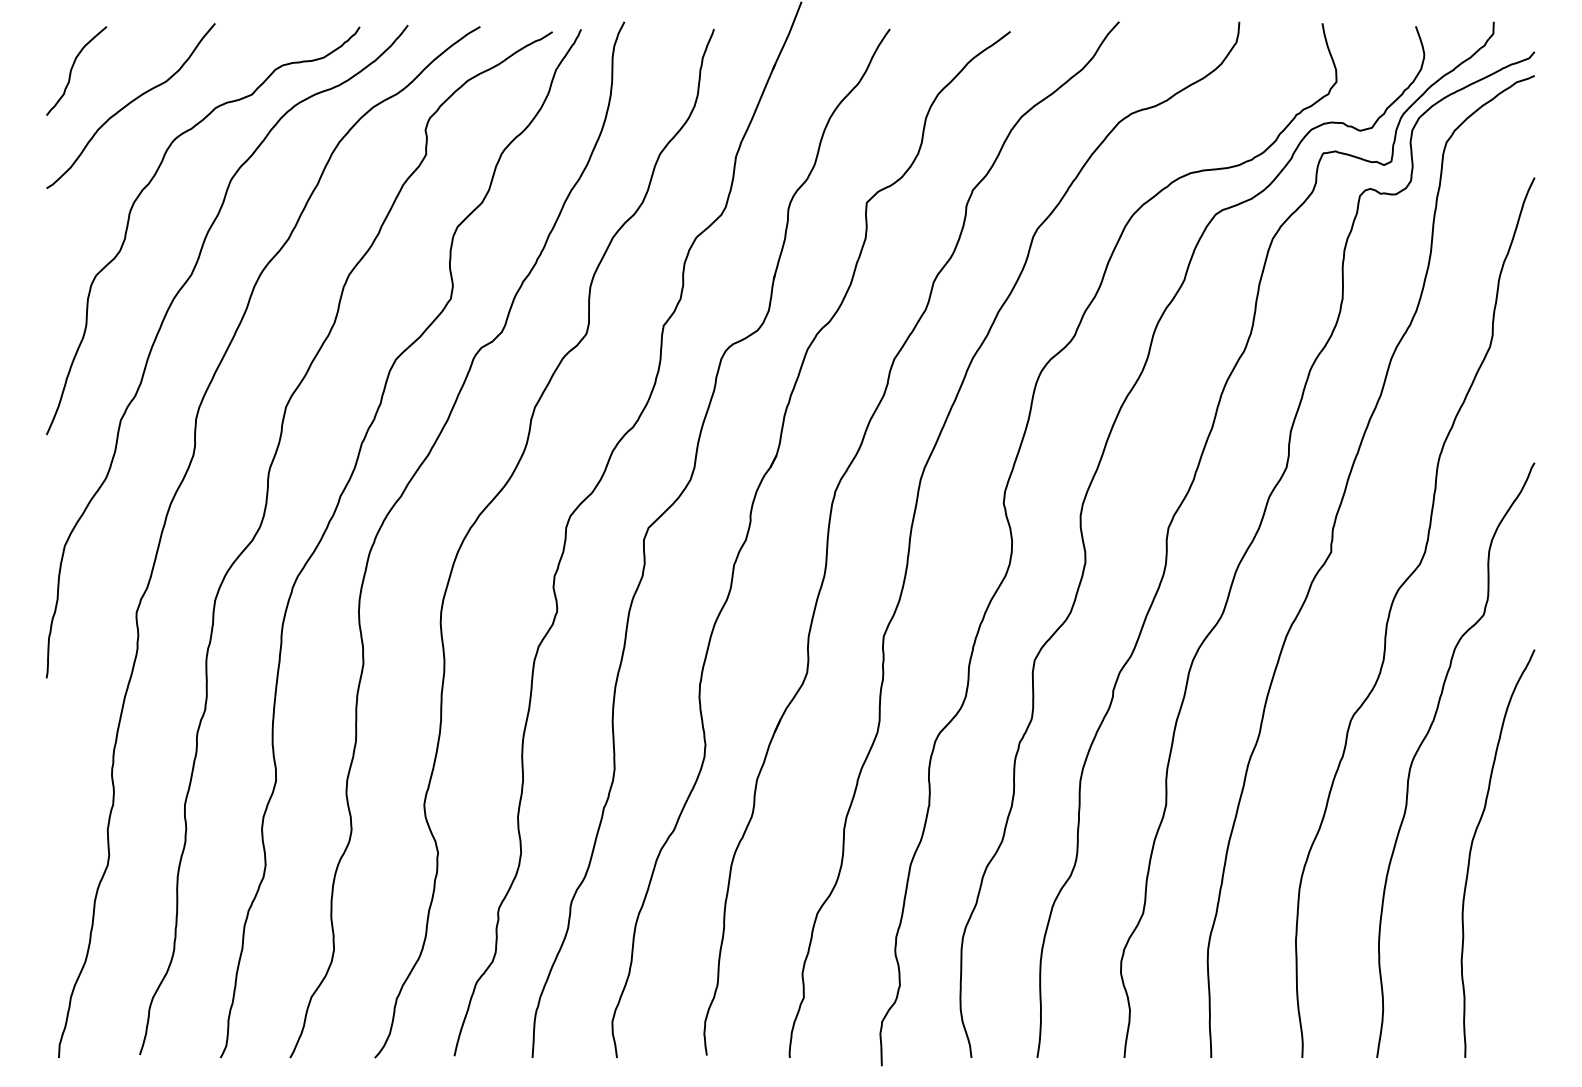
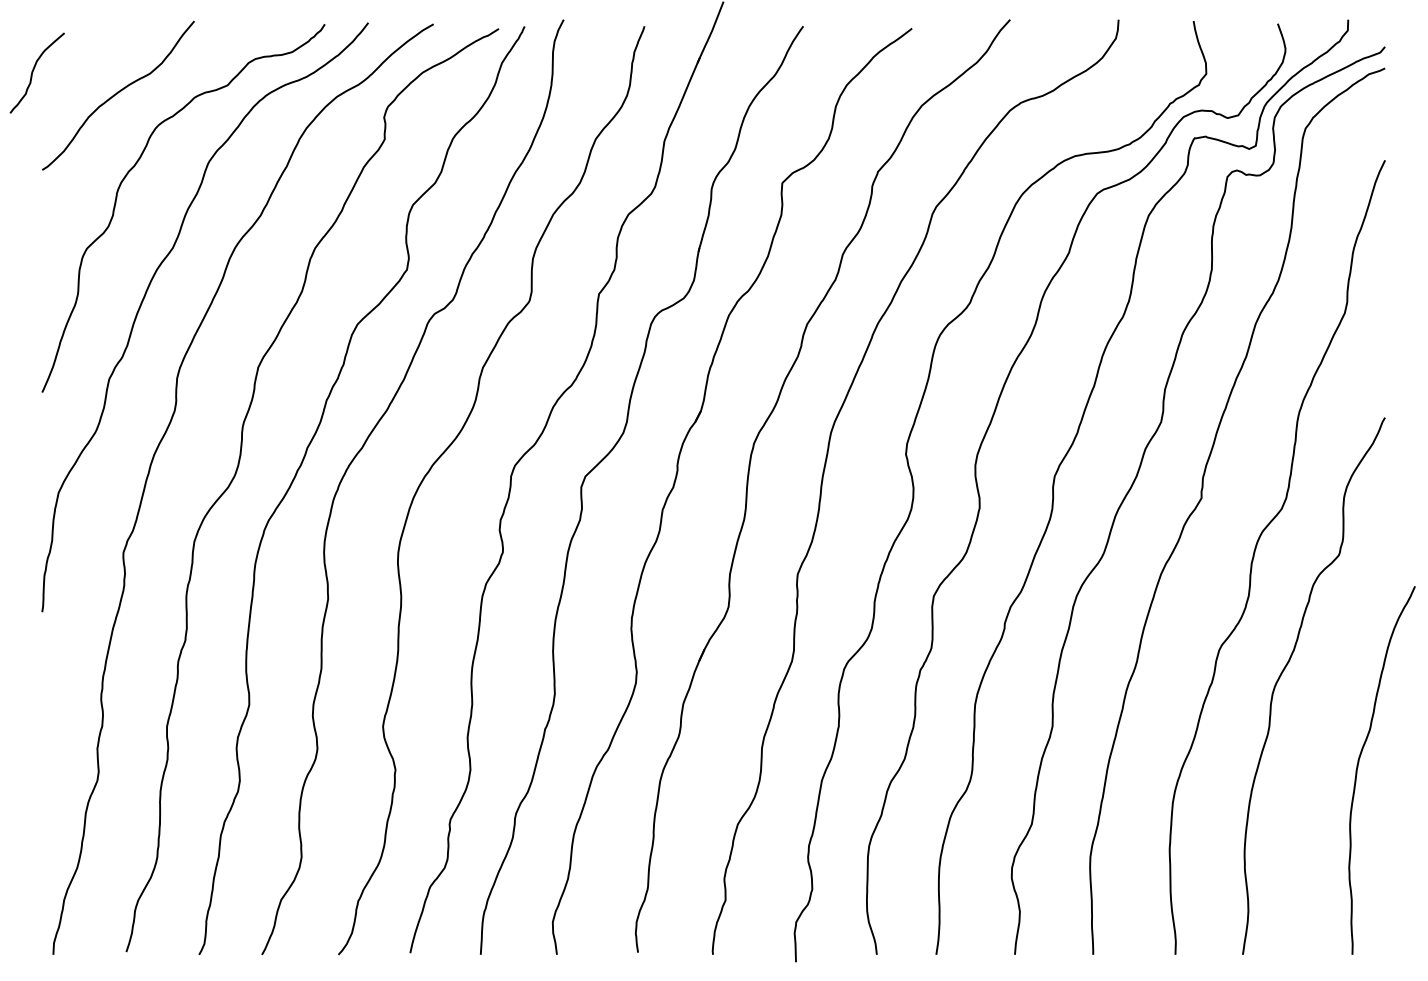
curve: (72, 70) -> (33, 72), moved
curve: (1471, 850) -> (1358, 767), moved

